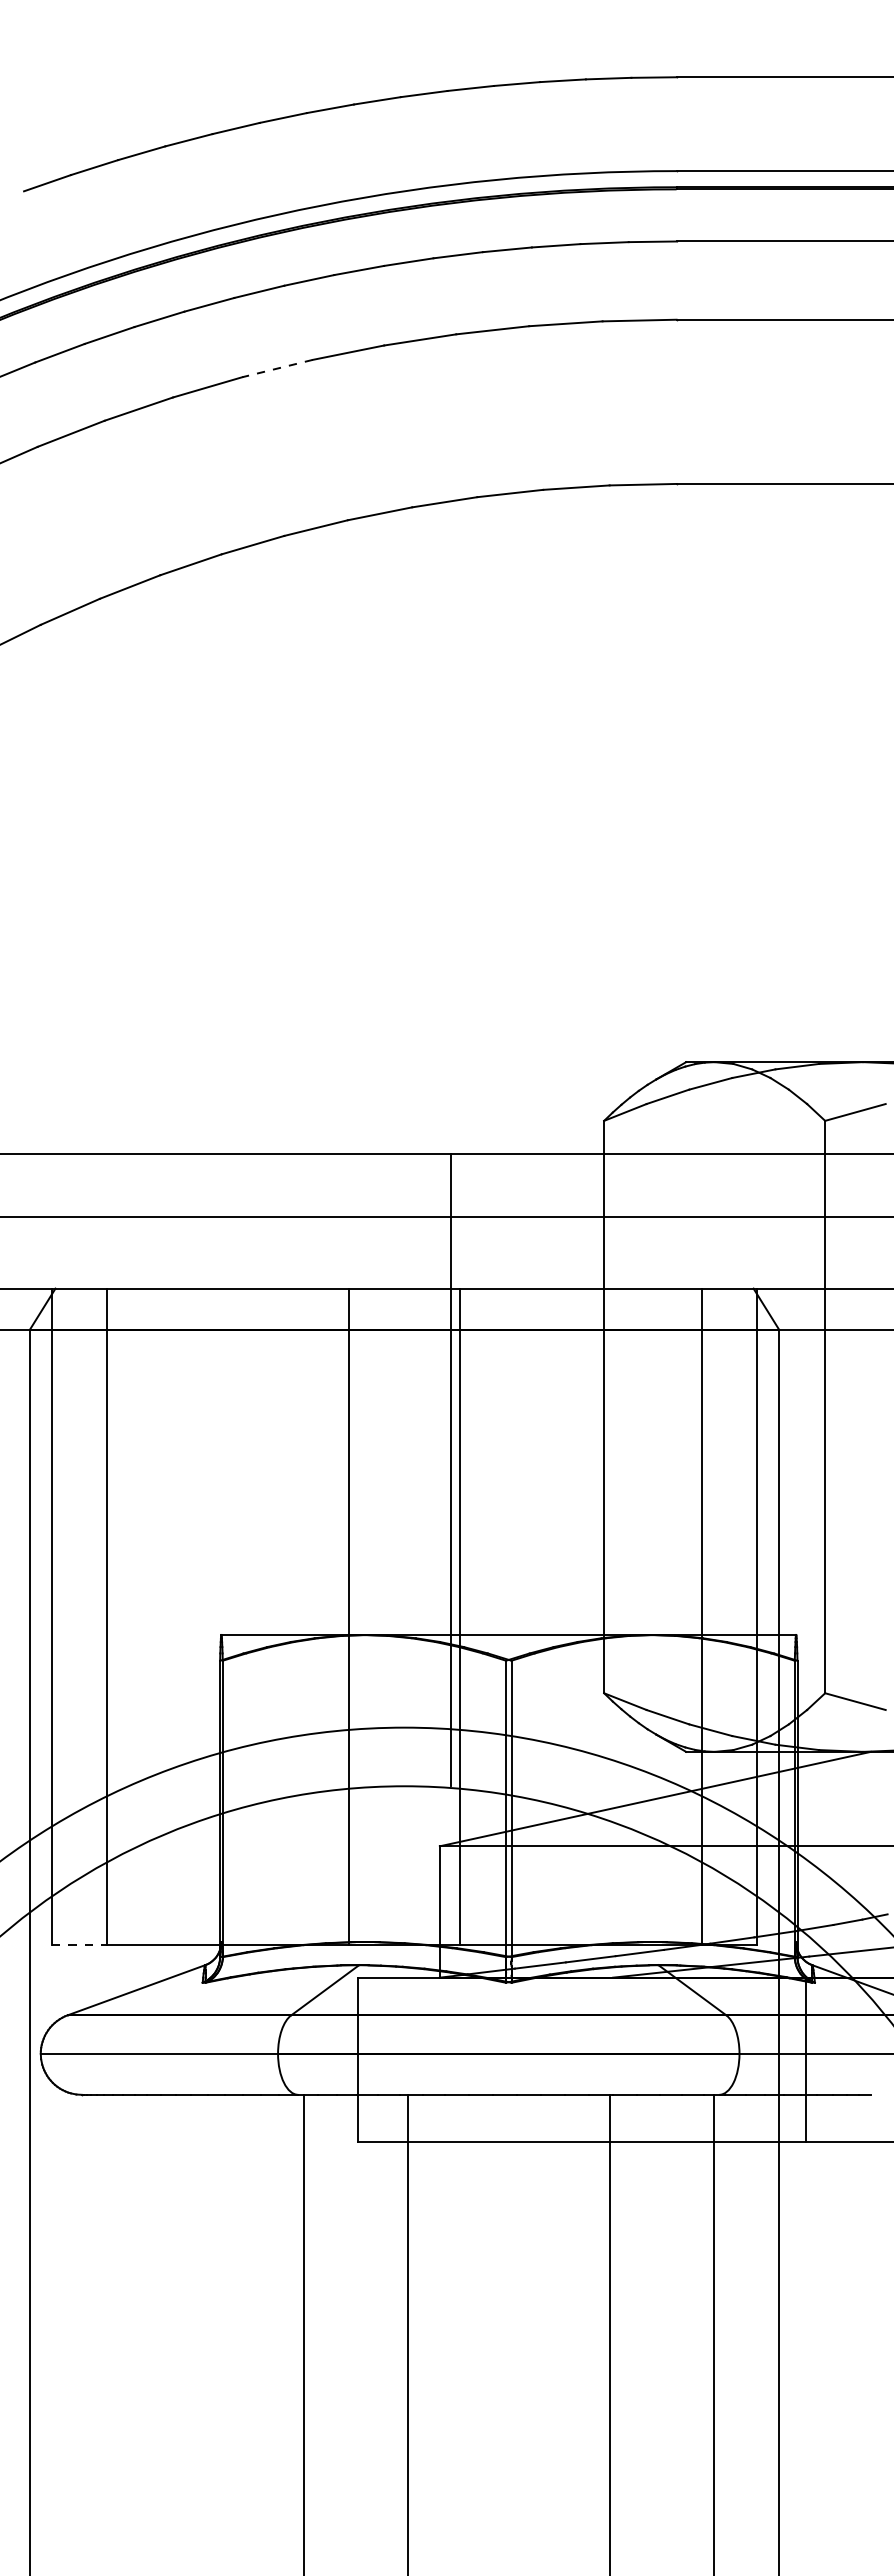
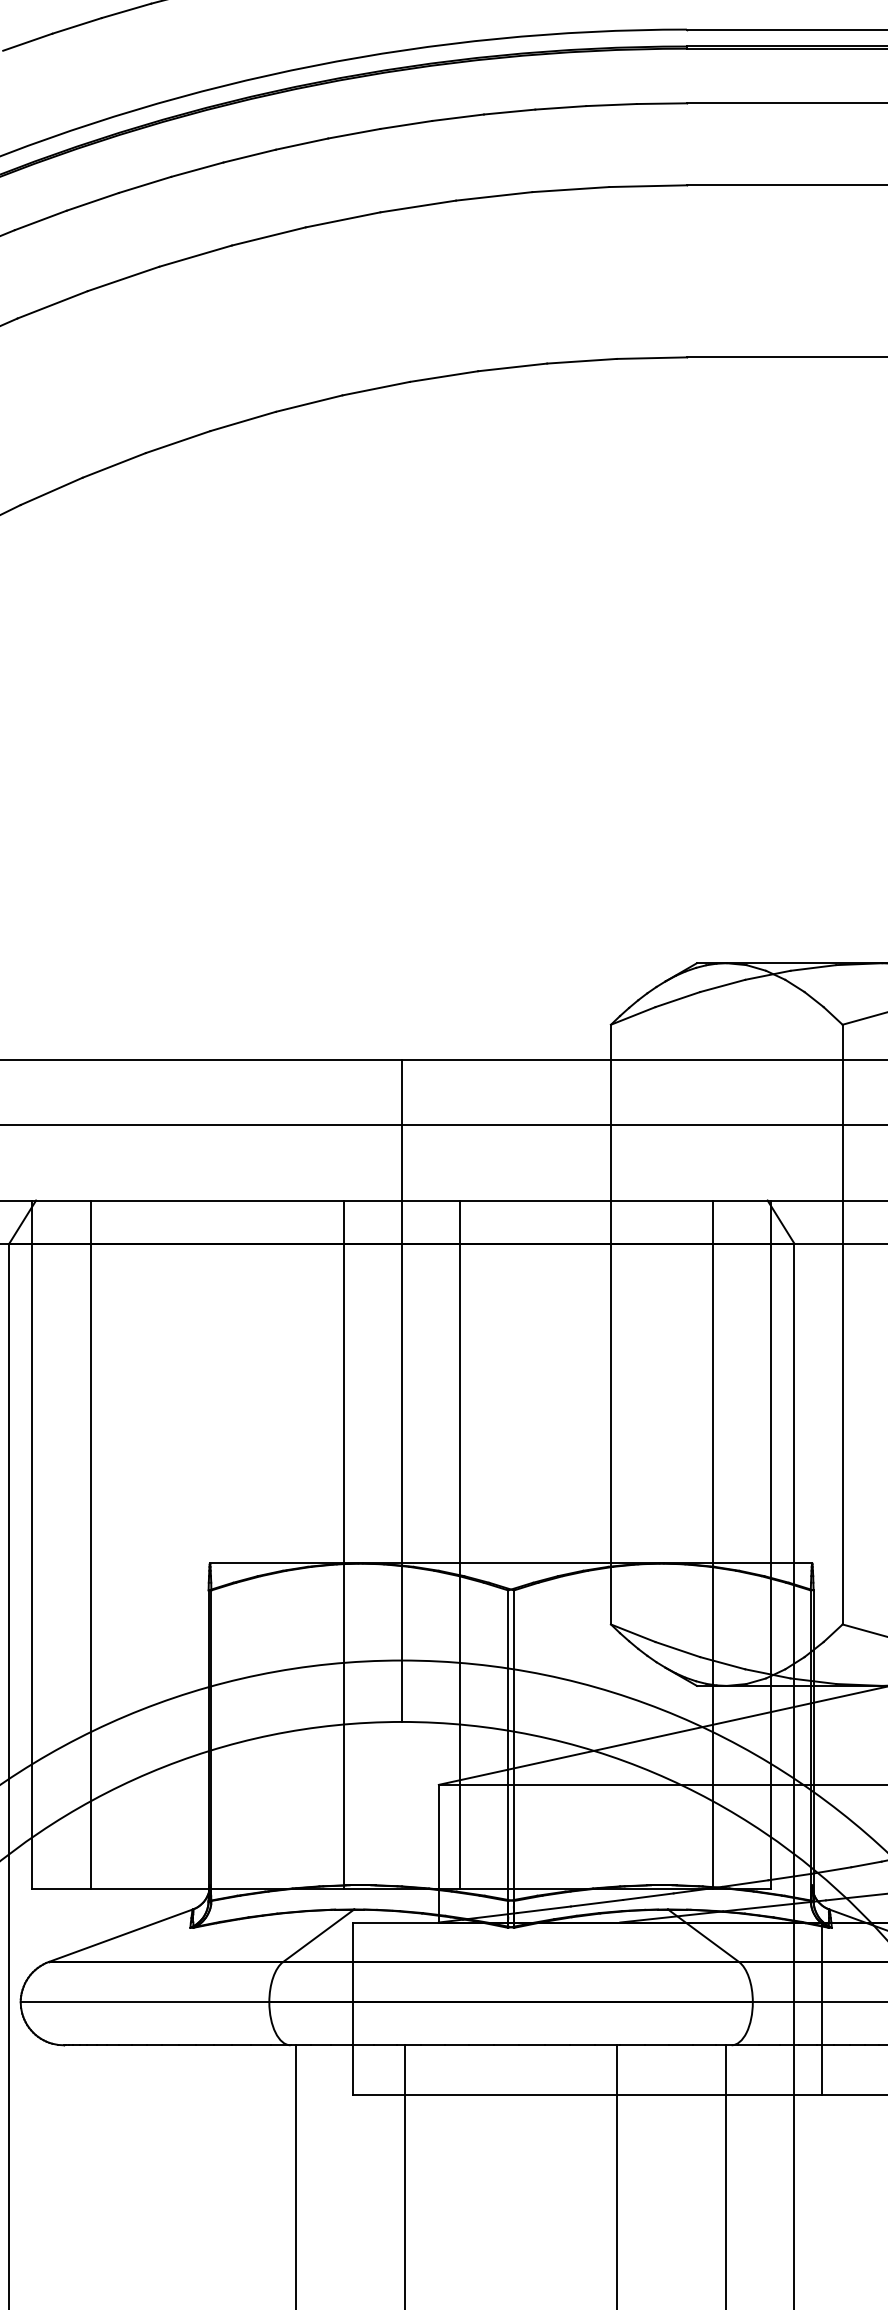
line: (277, 368) -> (268, 236), dashed -> solid
line: (450, 1470) -> (401, 1391), moved
line: (79, 1945) -> (61, 1888), dashed -> solid

